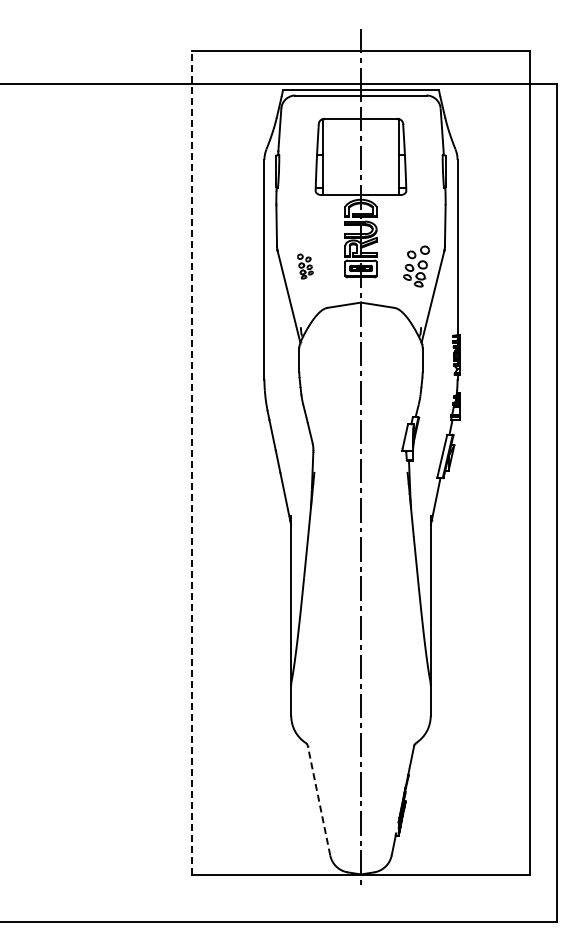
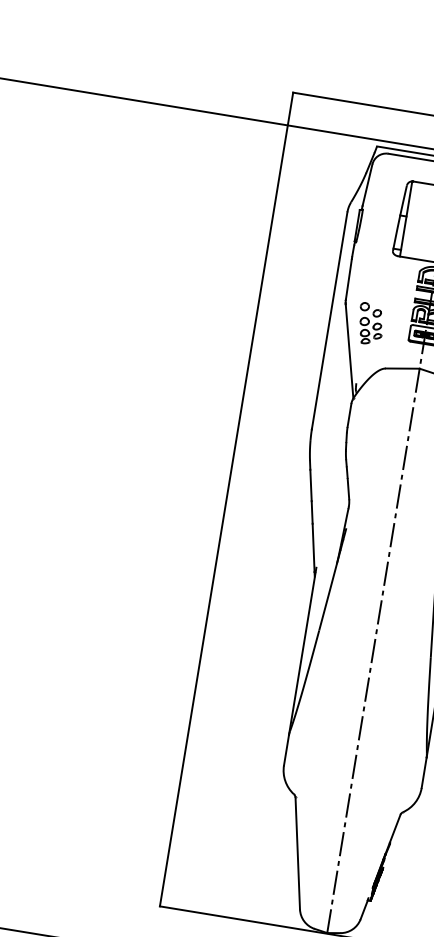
part: (305, 266) -> (370, 324), size x1.67
line: (191, 462) -> (226, 499), dashed -> solid
line: (318, 800) -> (297, 853), dashed -> solid

